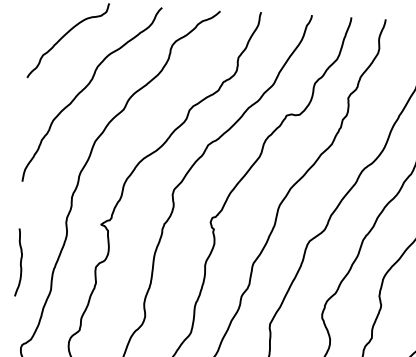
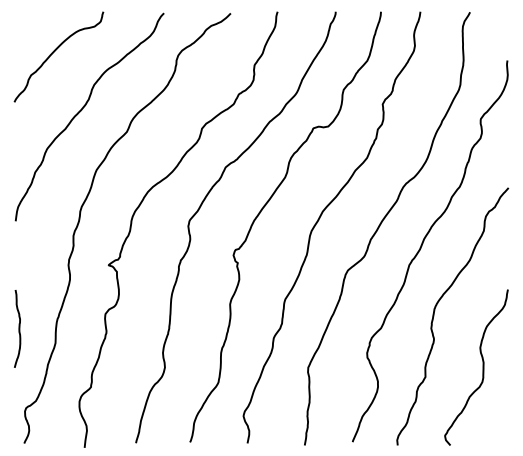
curve: (20, 262) -> (18, 328), moved

